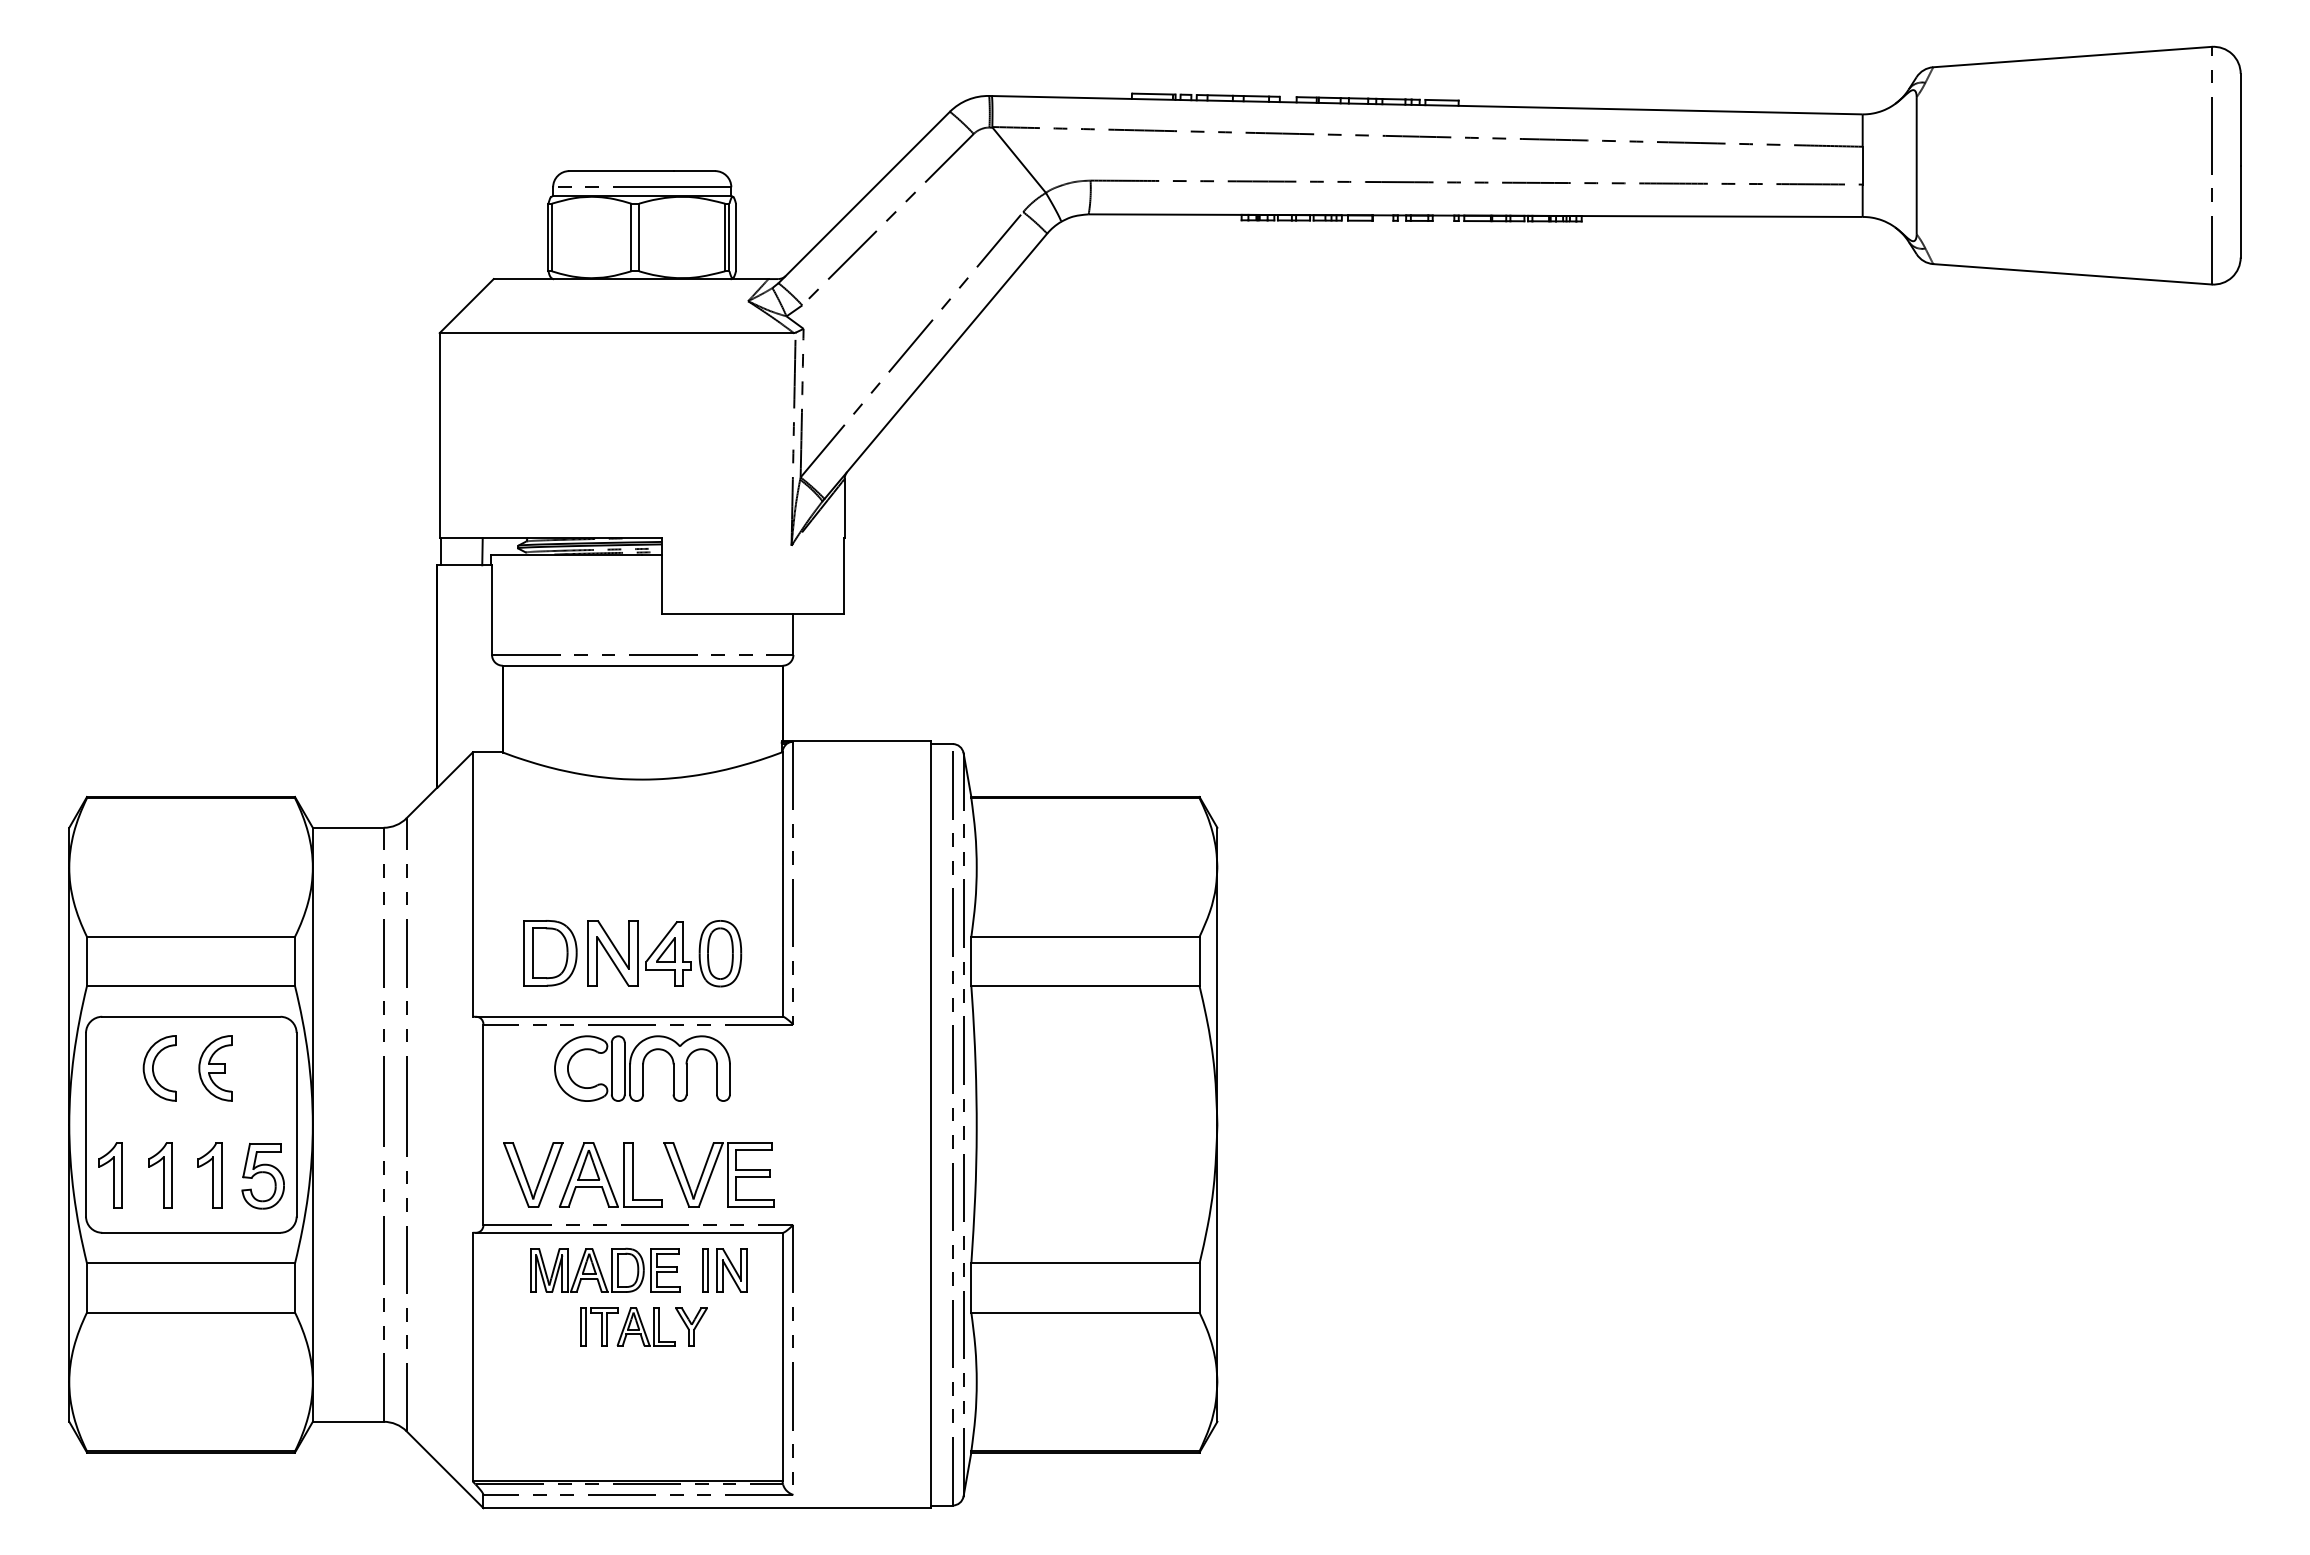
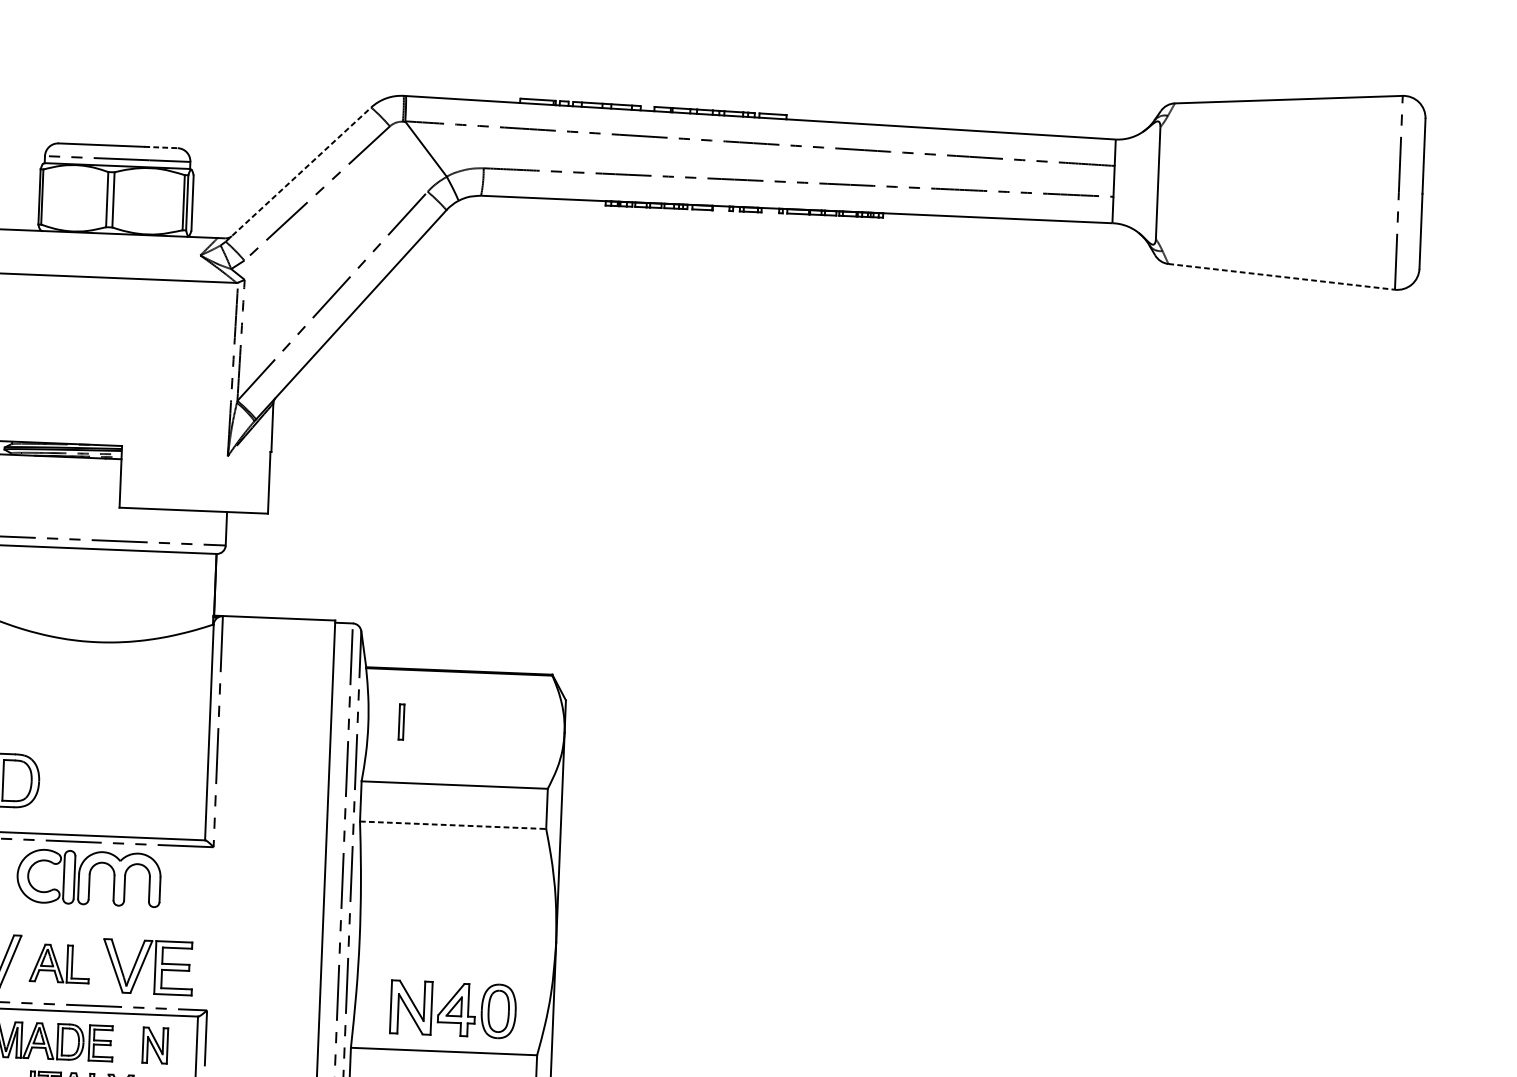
line: (695, 171) -> (161, 147), solid -> dashed
line: (864, 197) -> (298, 174), solid -> dashed
line: (2072, 274) -> (1281, 277), solid -> dashed
part: (664, 953) -> (453, 1009), moved
line: (1085, 986) -> (453, 825), solid -> dashed
part: (610, 1174) -> (59, 963), size x0.7
part: (705, 1270) -> (401, 722), moved

